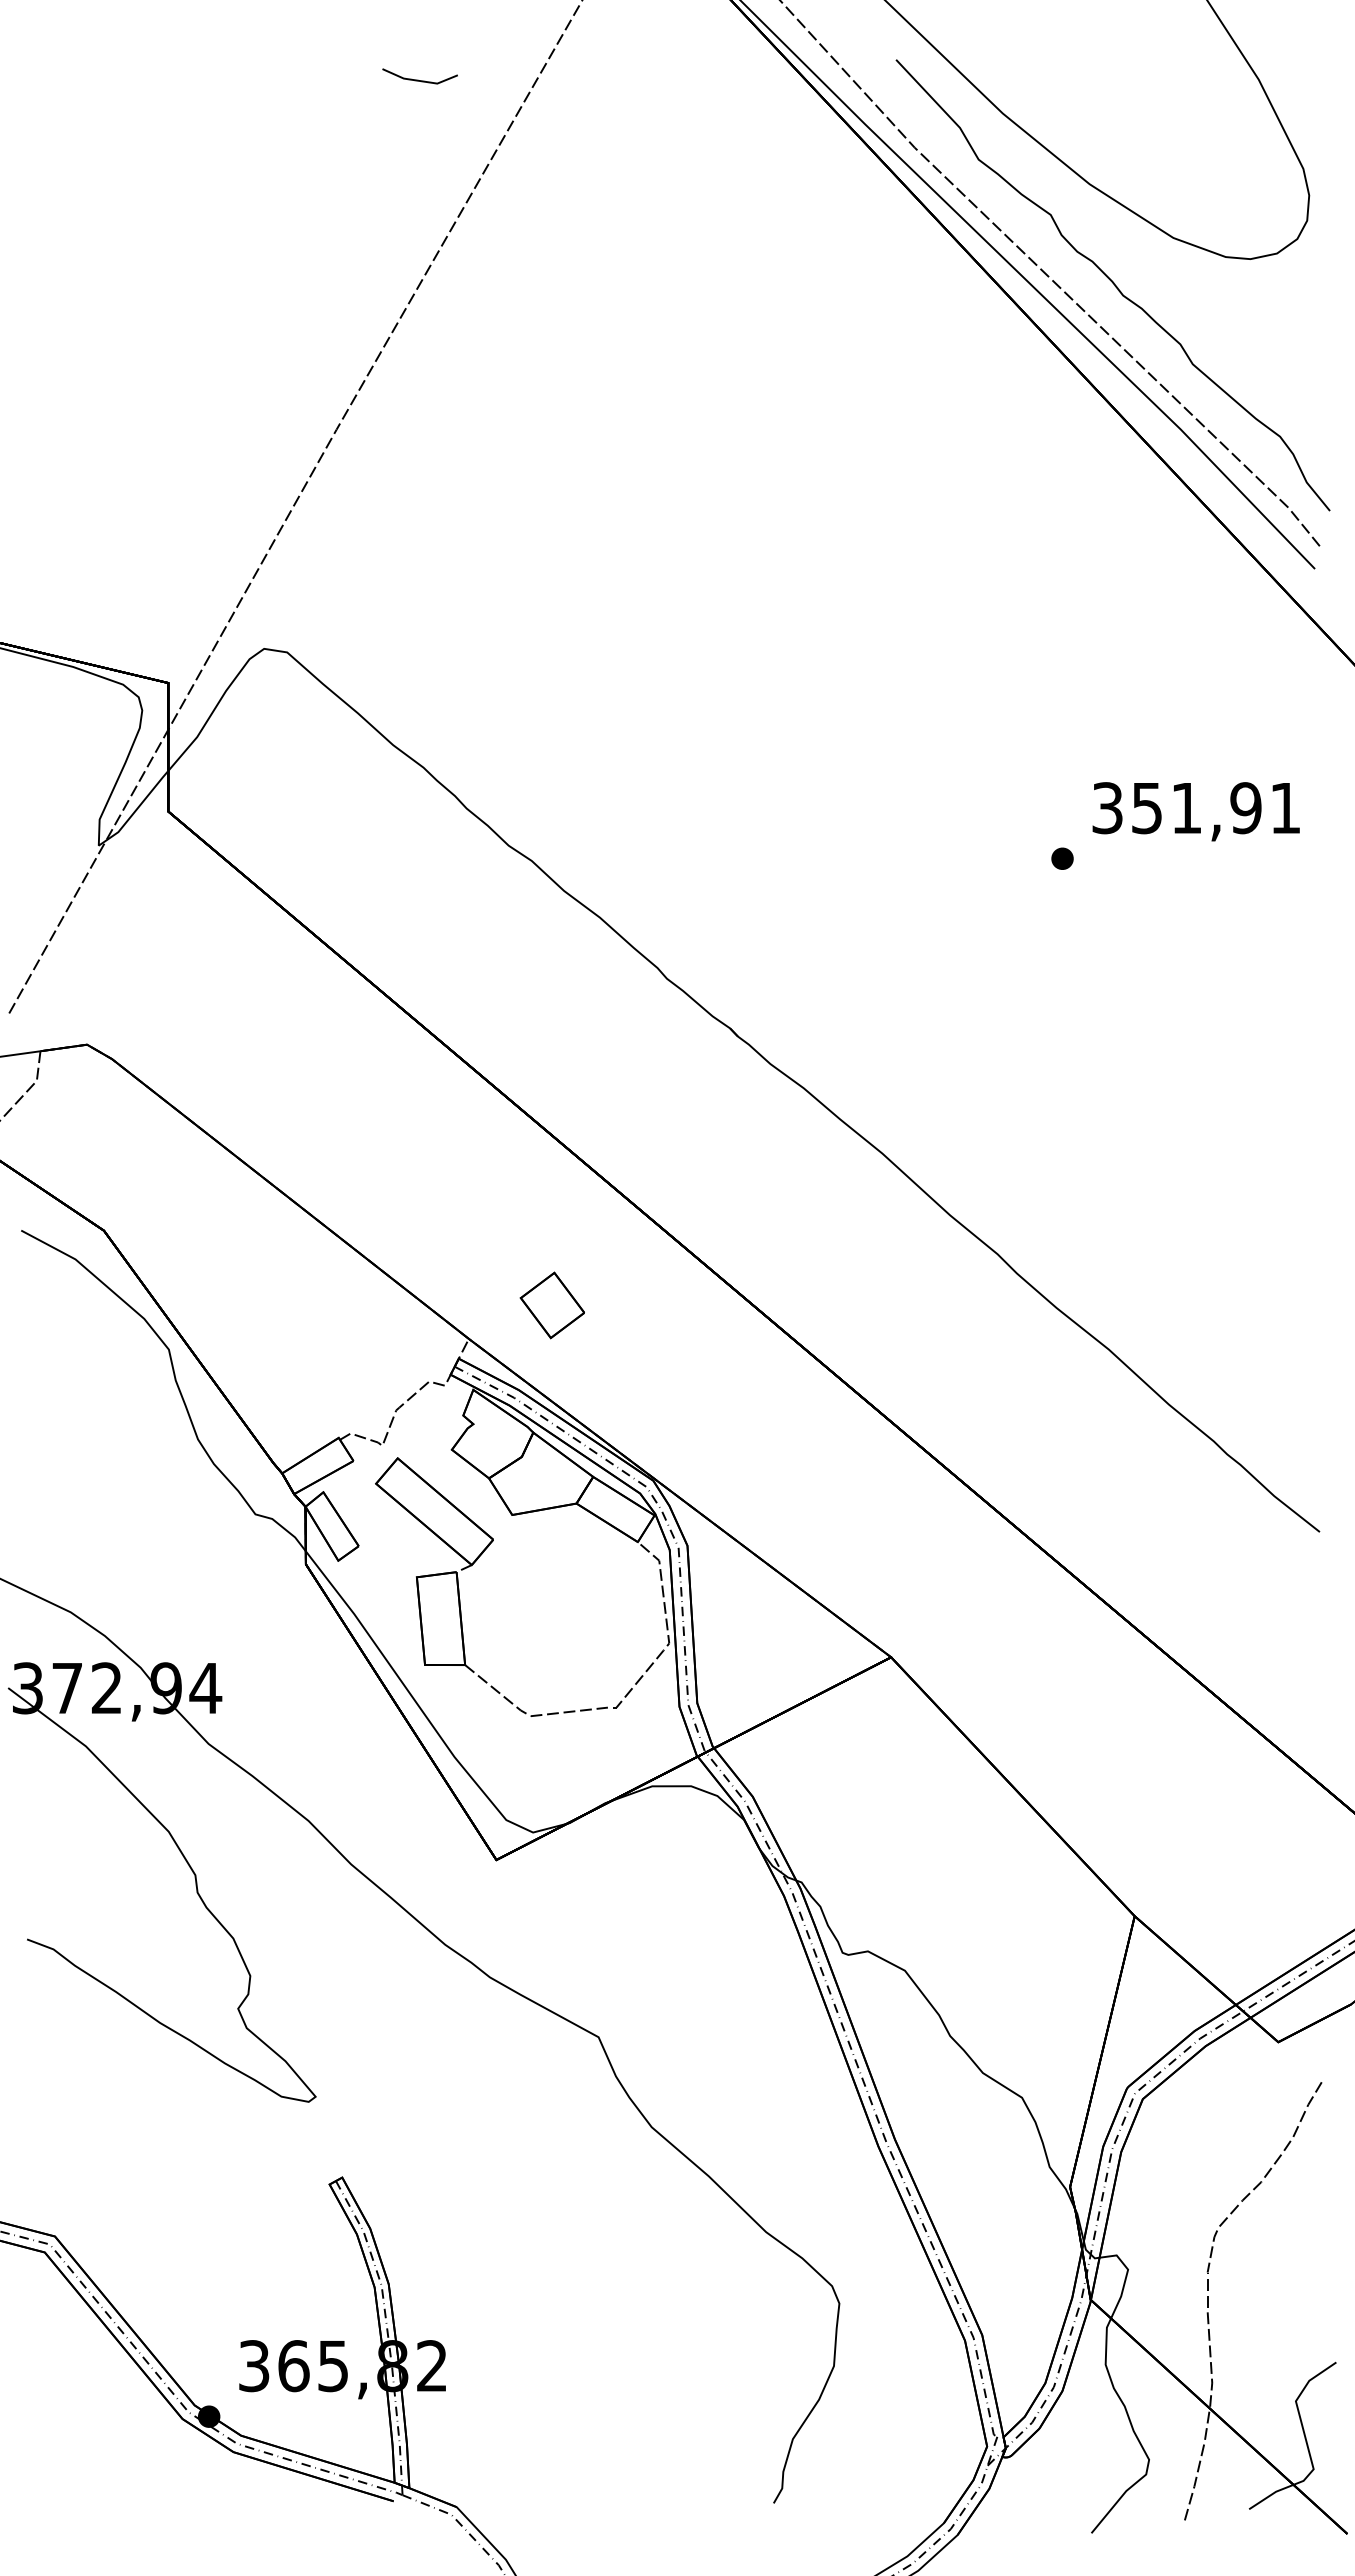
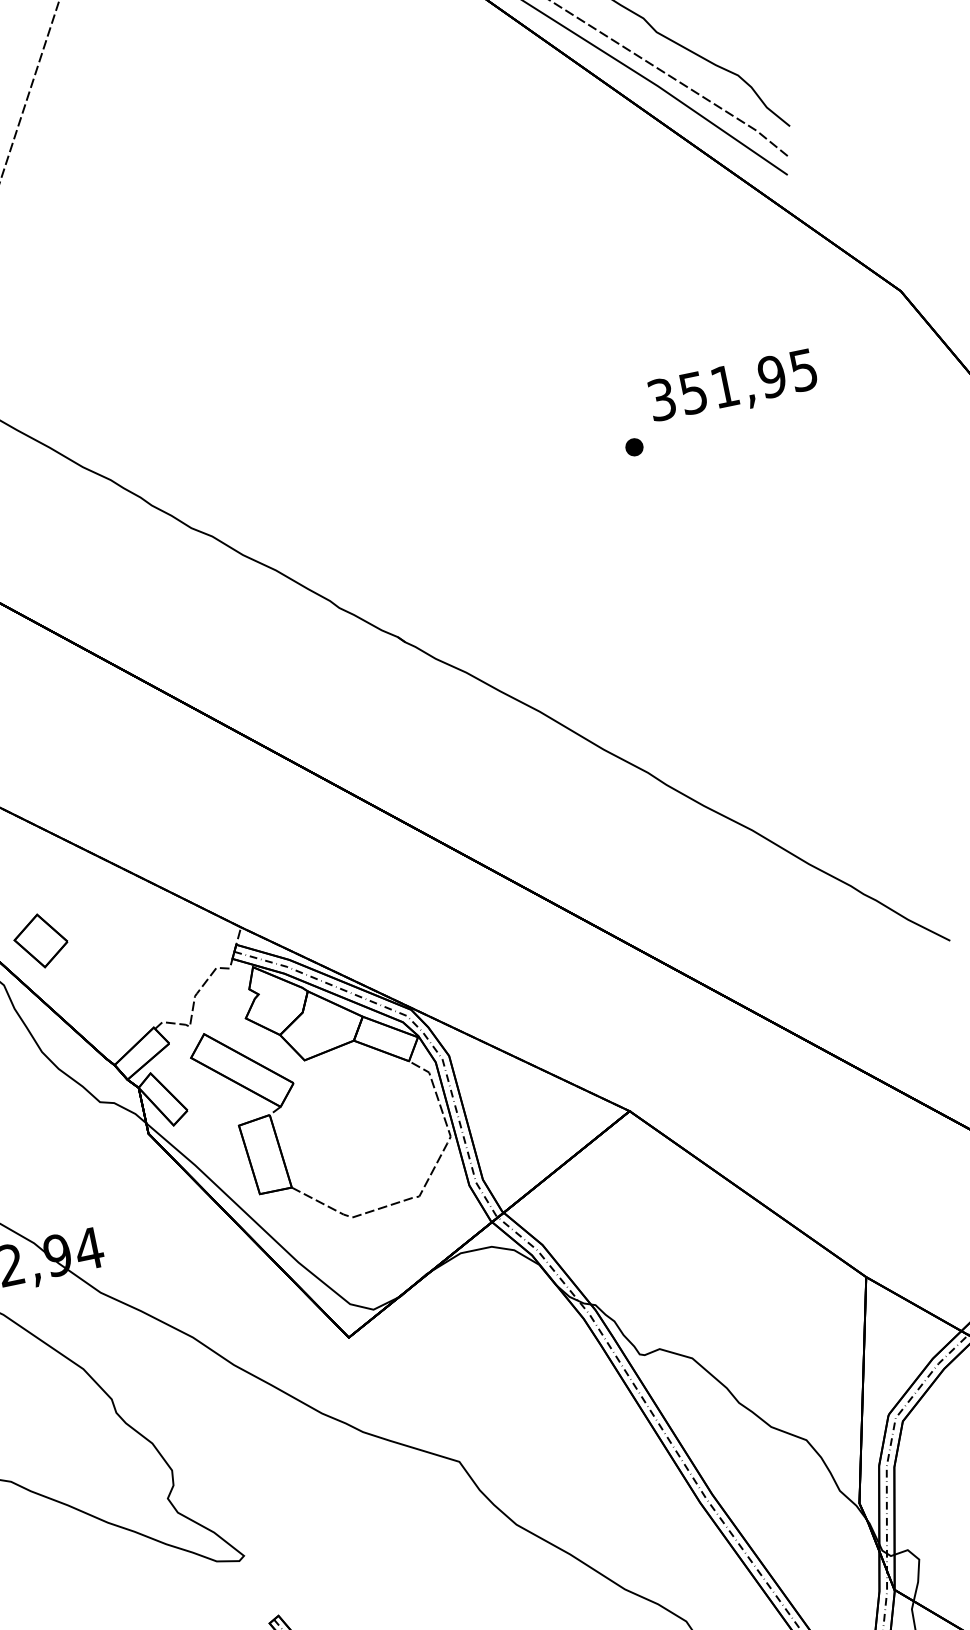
text: (1285, 808) -> (803, 370), 351,91 -> 351,95
part: (551, 1305) -> (40, 941), moved

